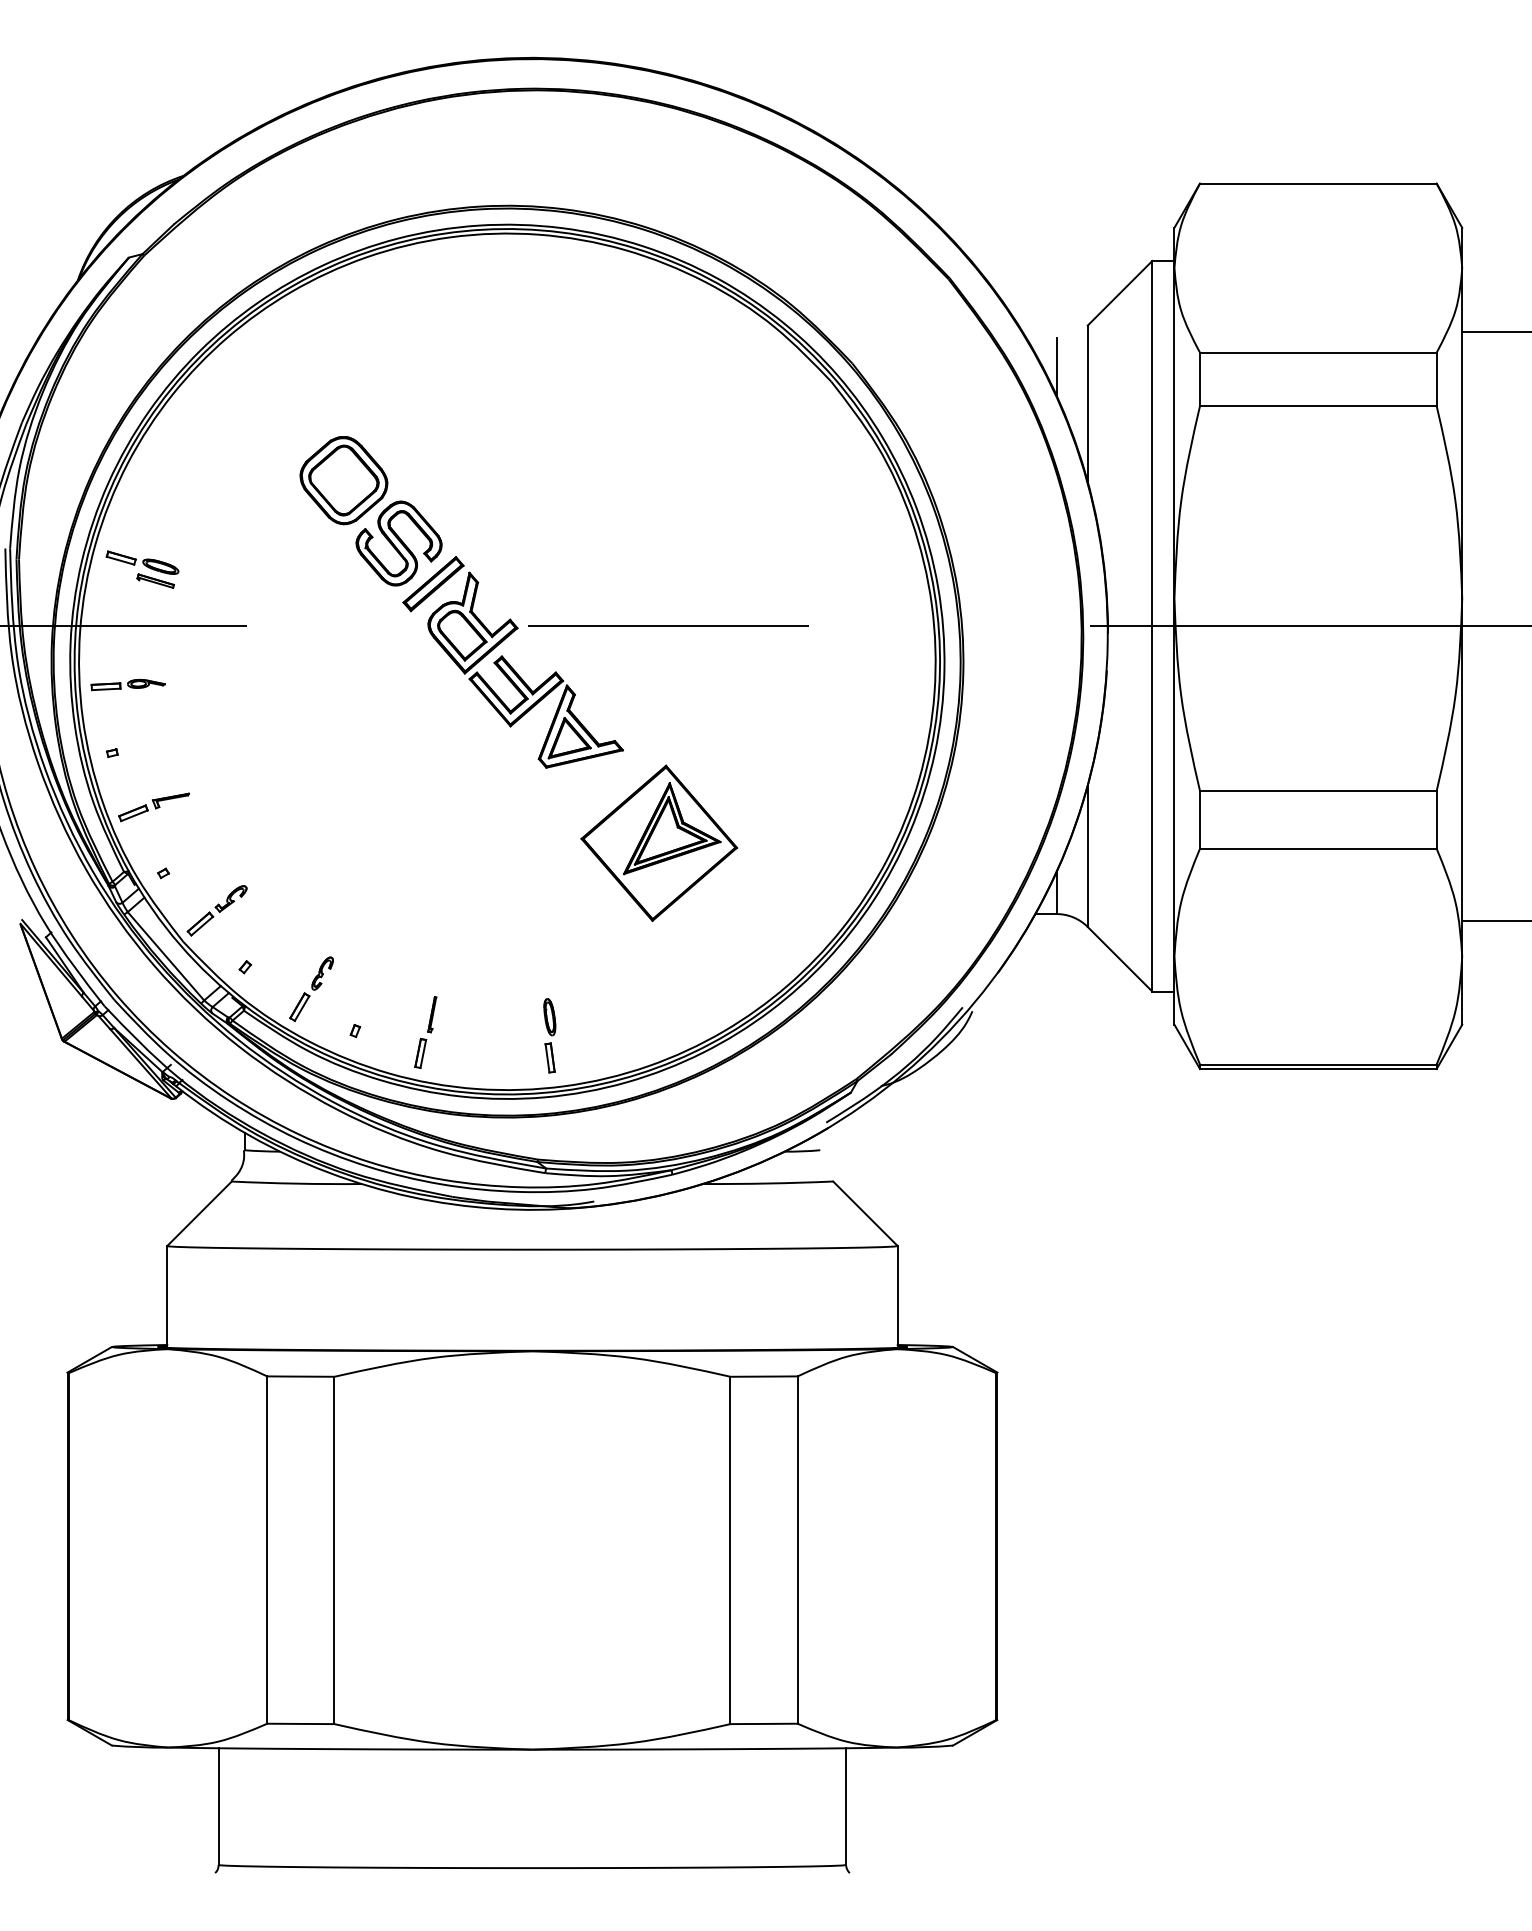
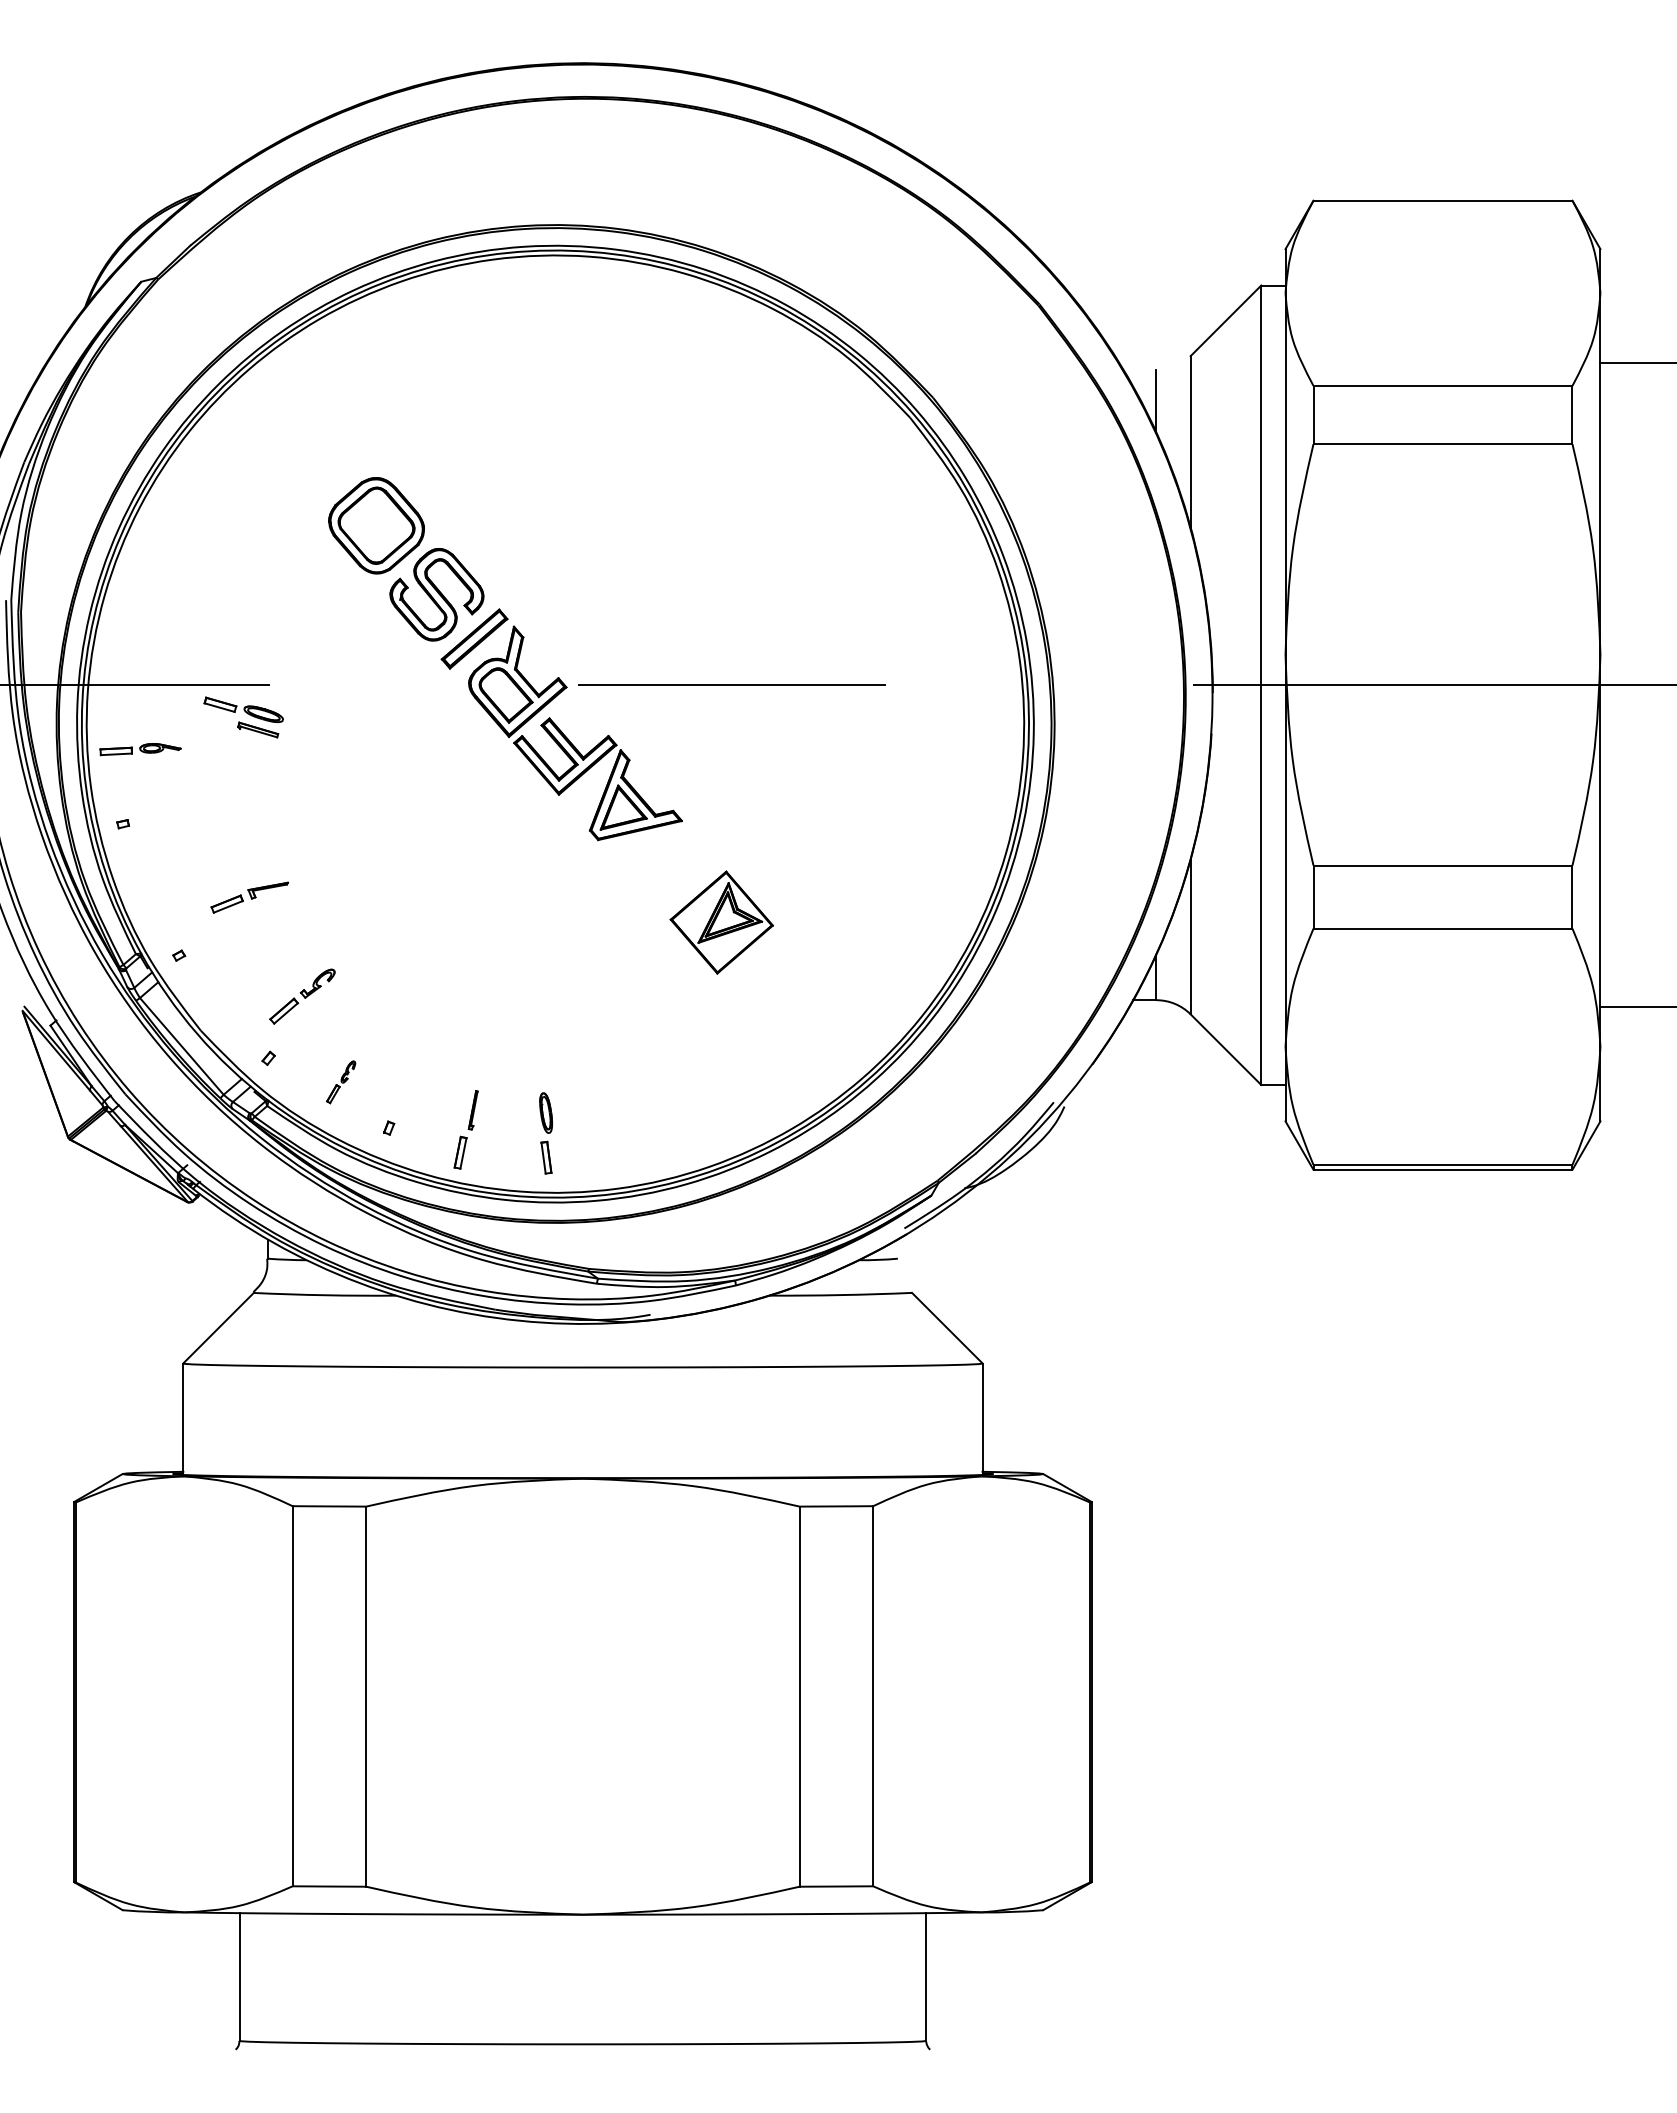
part: (142, 569) -> (243, 717), moved
part: (153, 807) -> (249, 897), moved
part: (659, 842) -> (721, 921), size x0.6
part: (216, 910) -> (301, 996), moved
part: (311, 988) -> (341, 1081), size x0.6
part: (549, 1035) -> (545, 1133), moved

